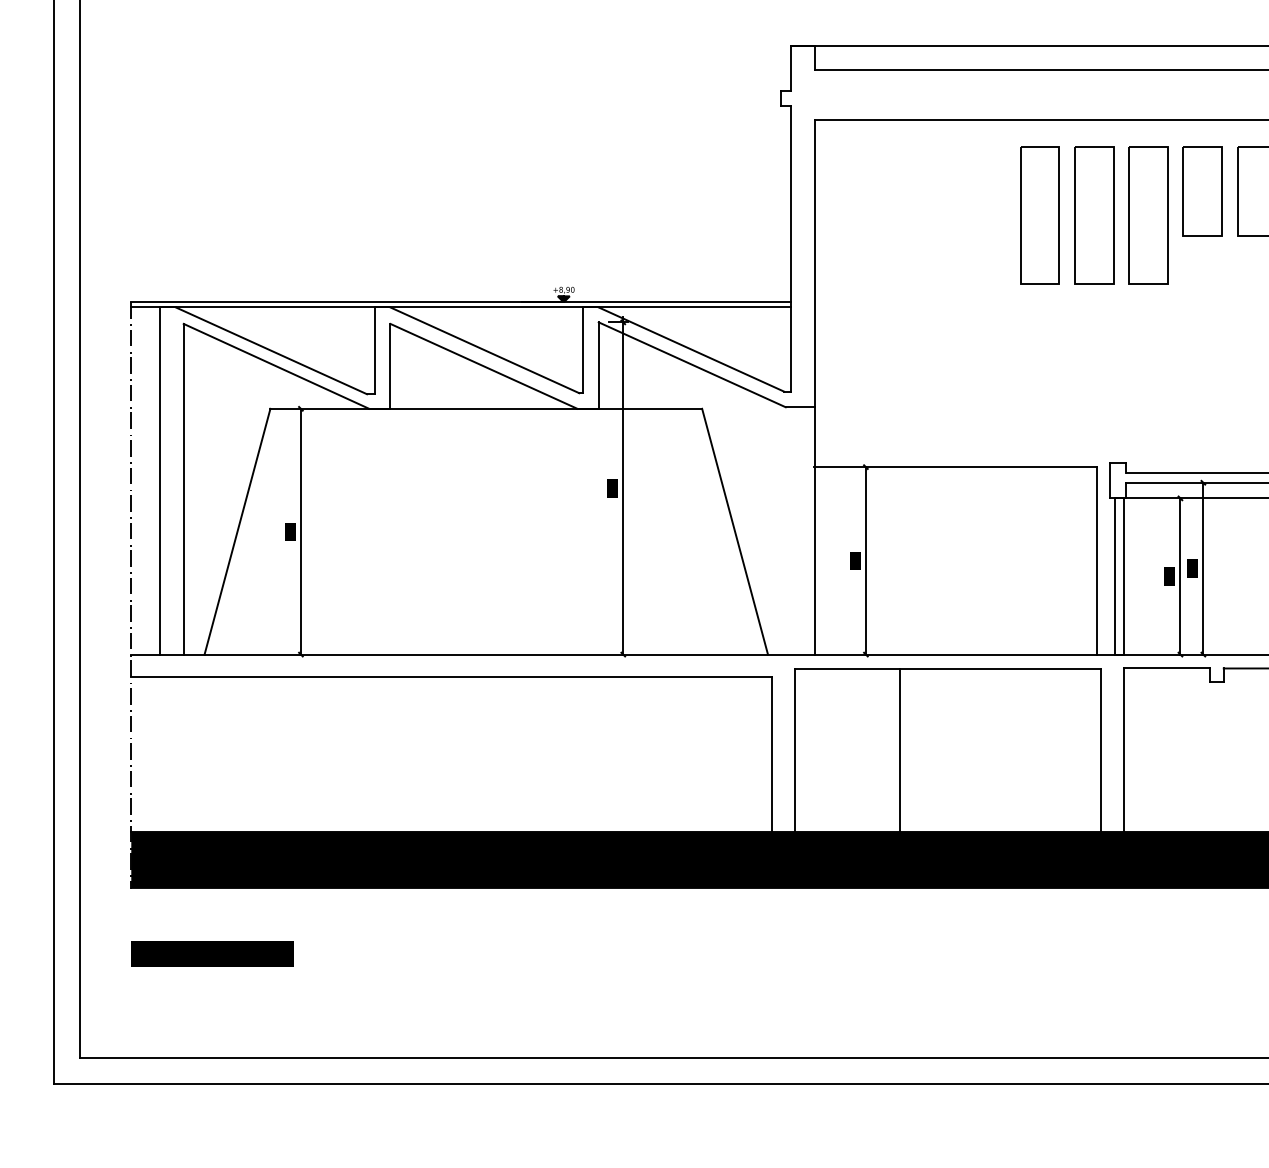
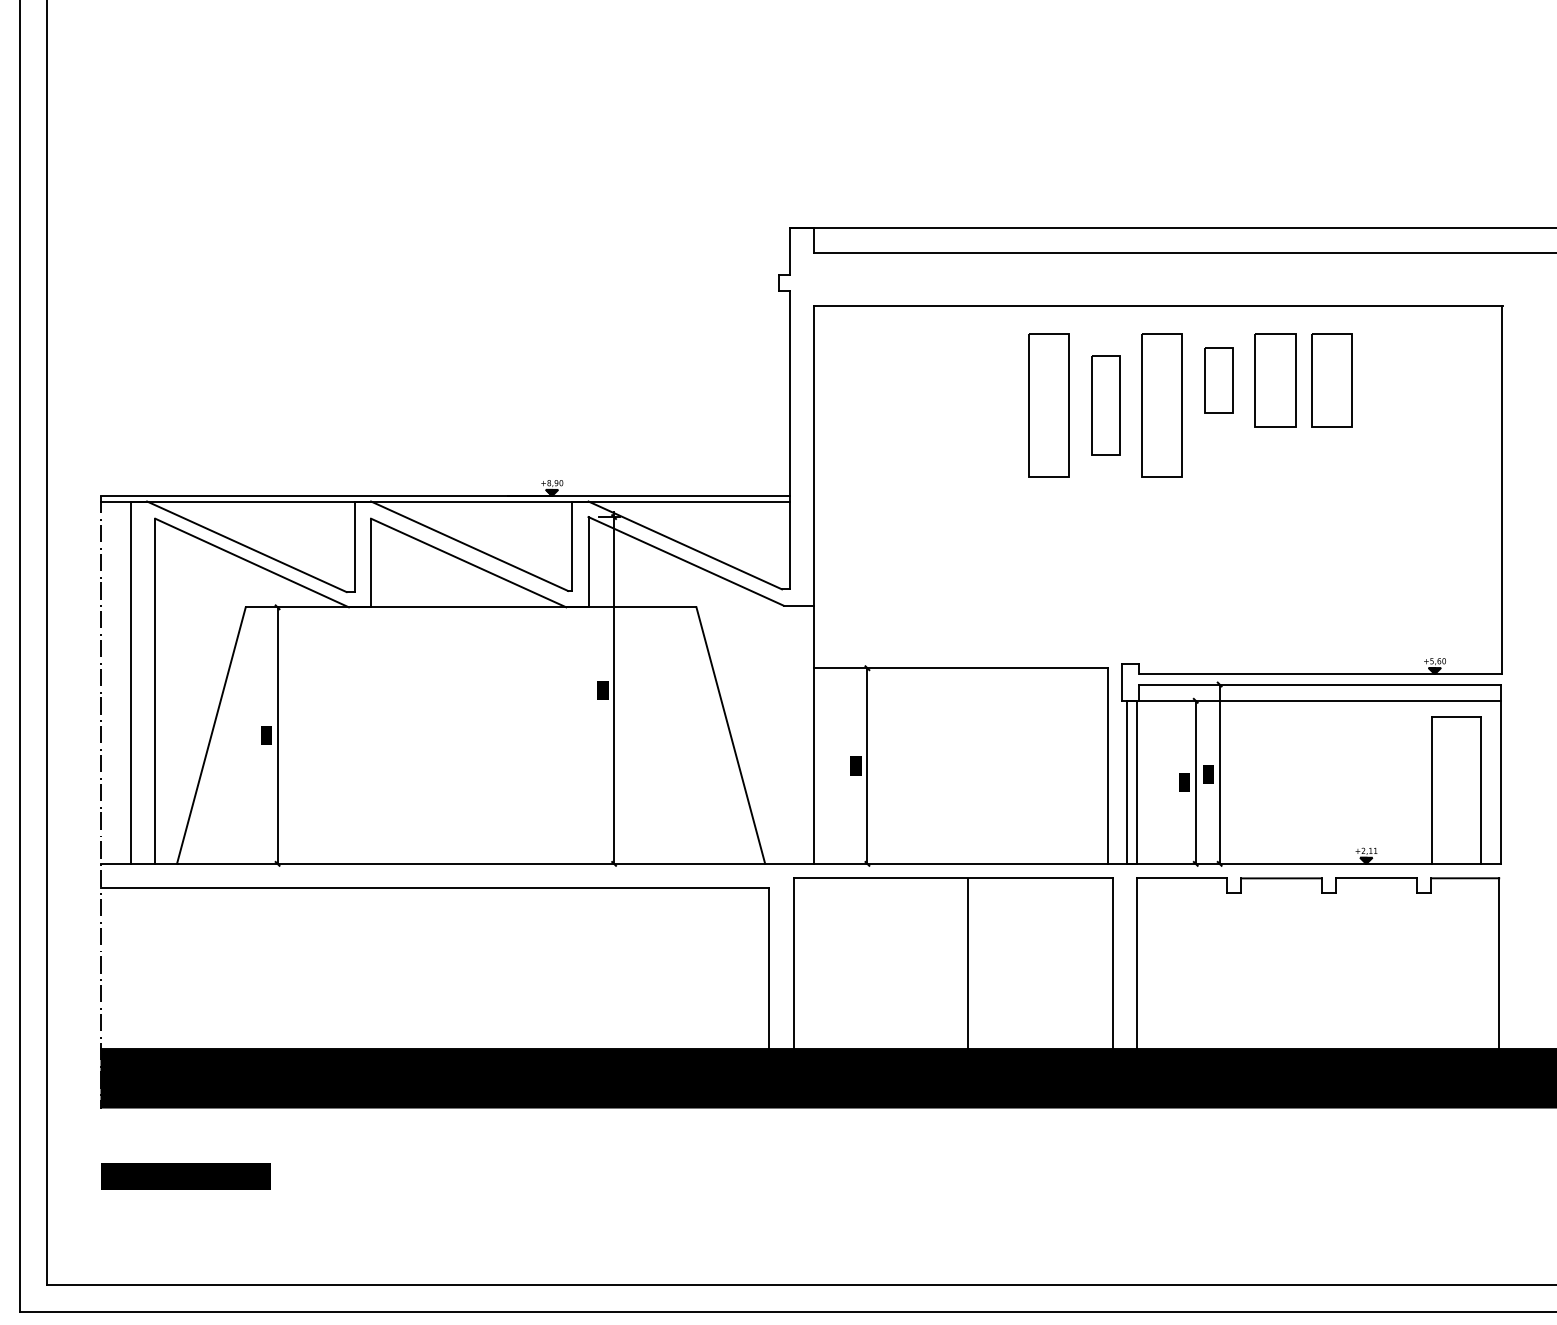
part: (1202, 191) -> (1218, 380), size x0.7
part: (1093, 215) -> (1105, 405), size x0.7
line: (900, 750) -> (968, 963), moved

